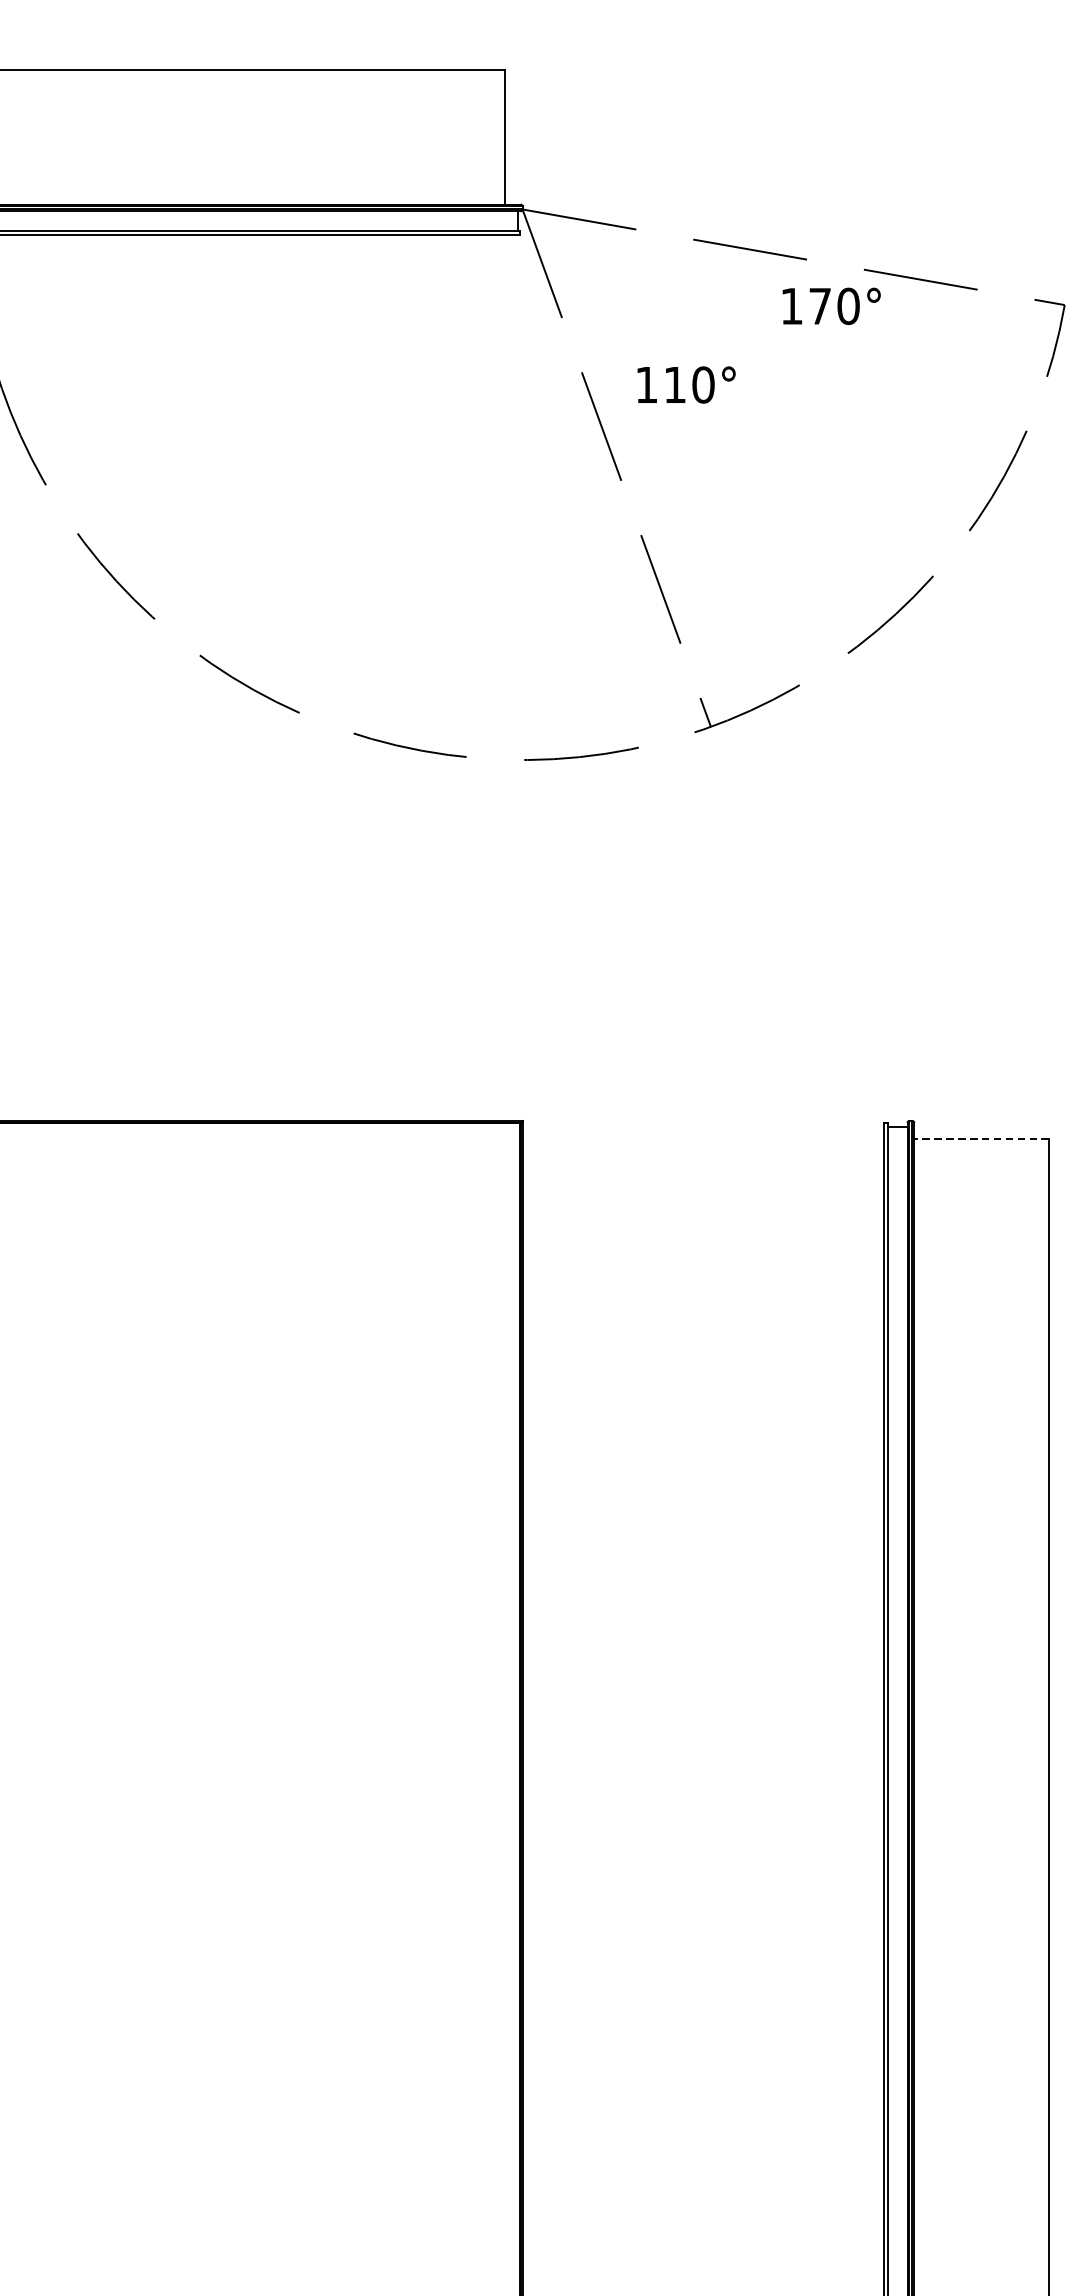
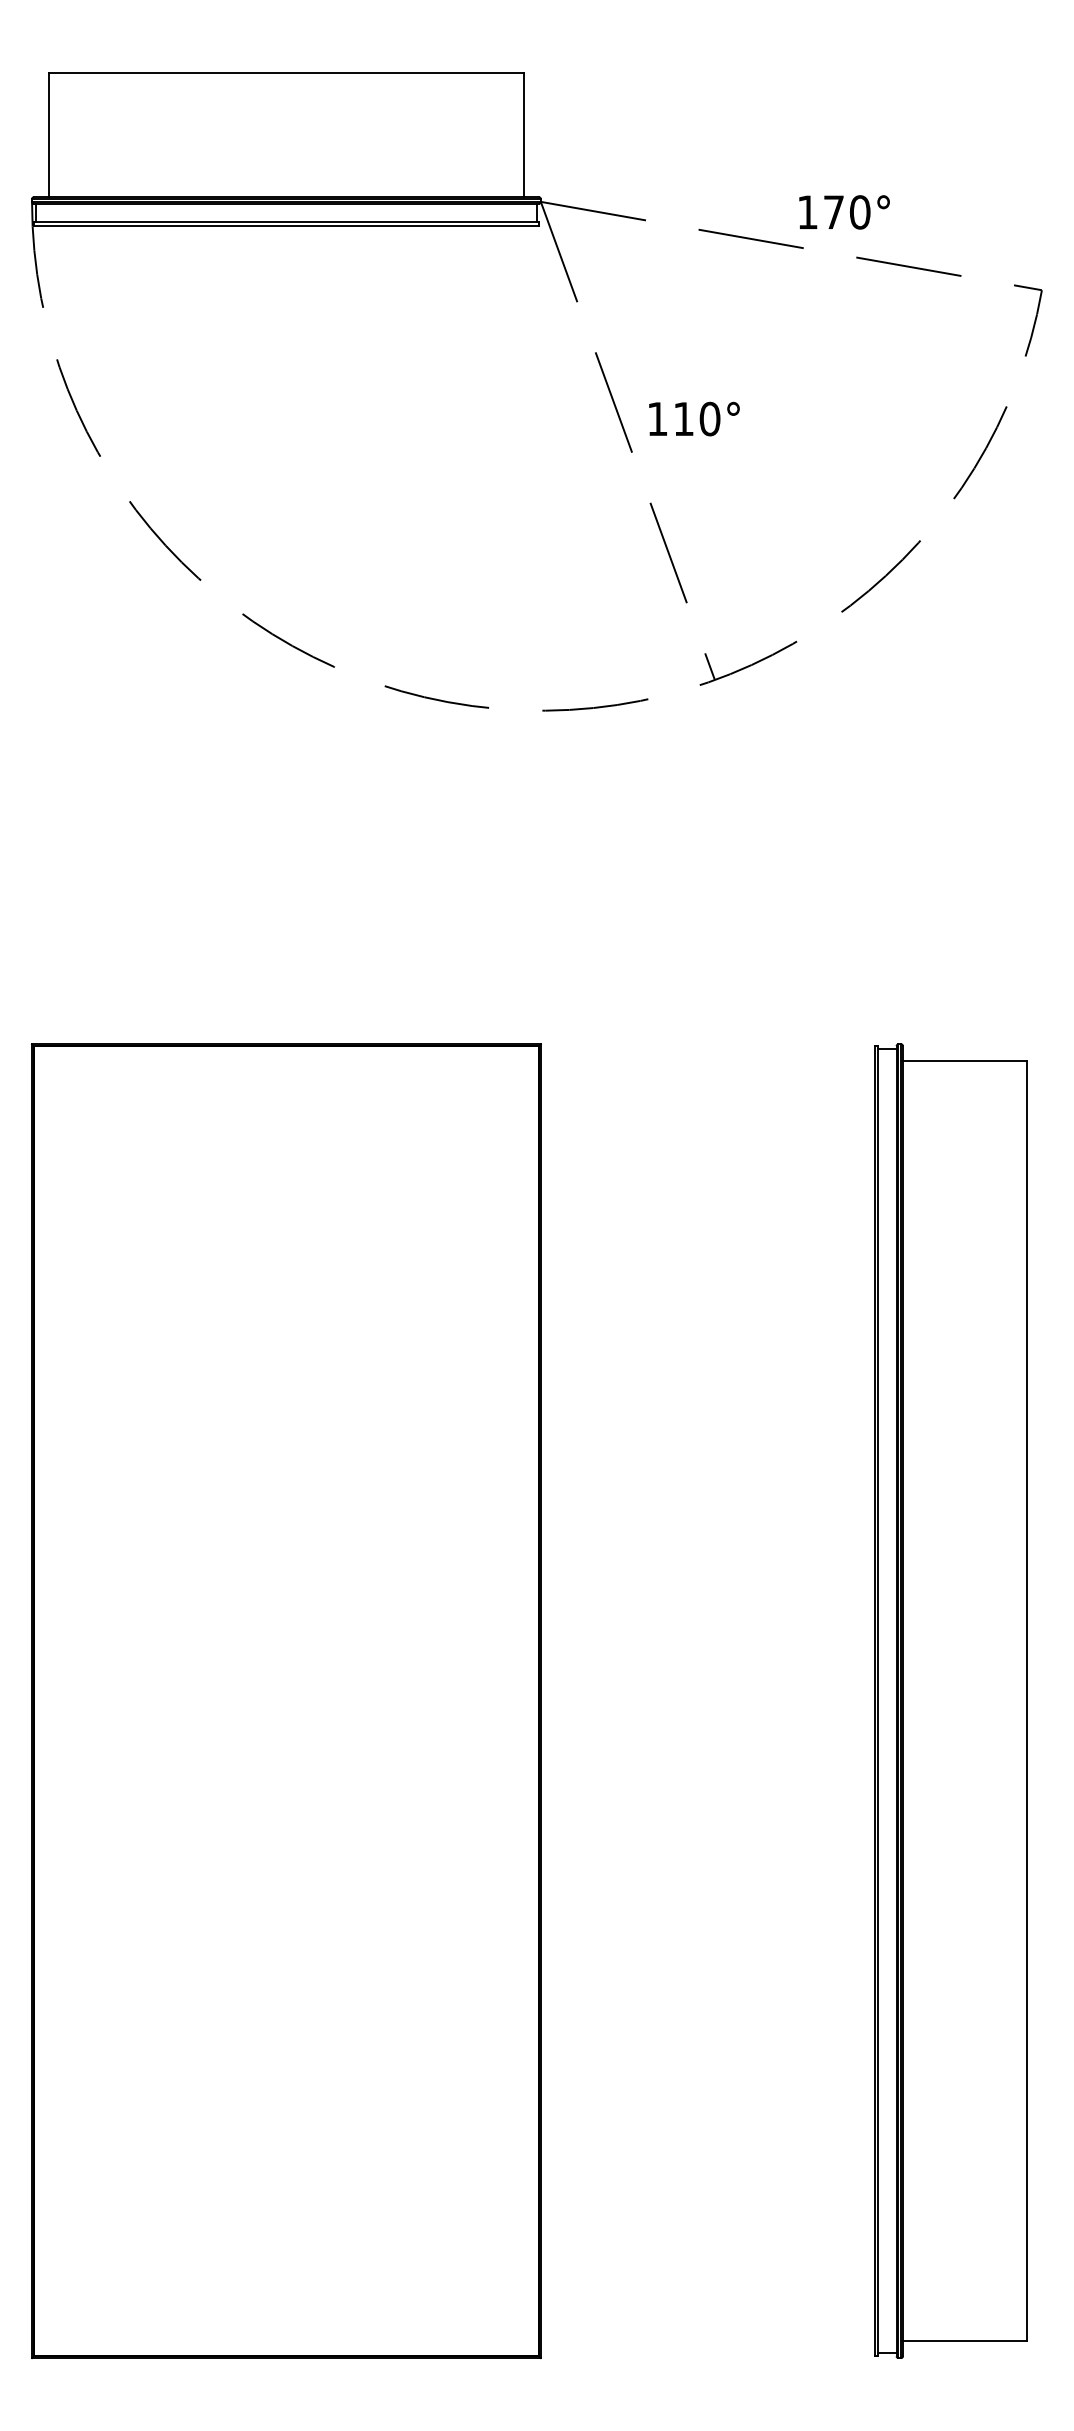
text: (831, 306) -> (844, 212), moved
text: (686, 384) -> (694, 418), moved
line: (980, 1139) -> (964, 1061), dashed -> solid

